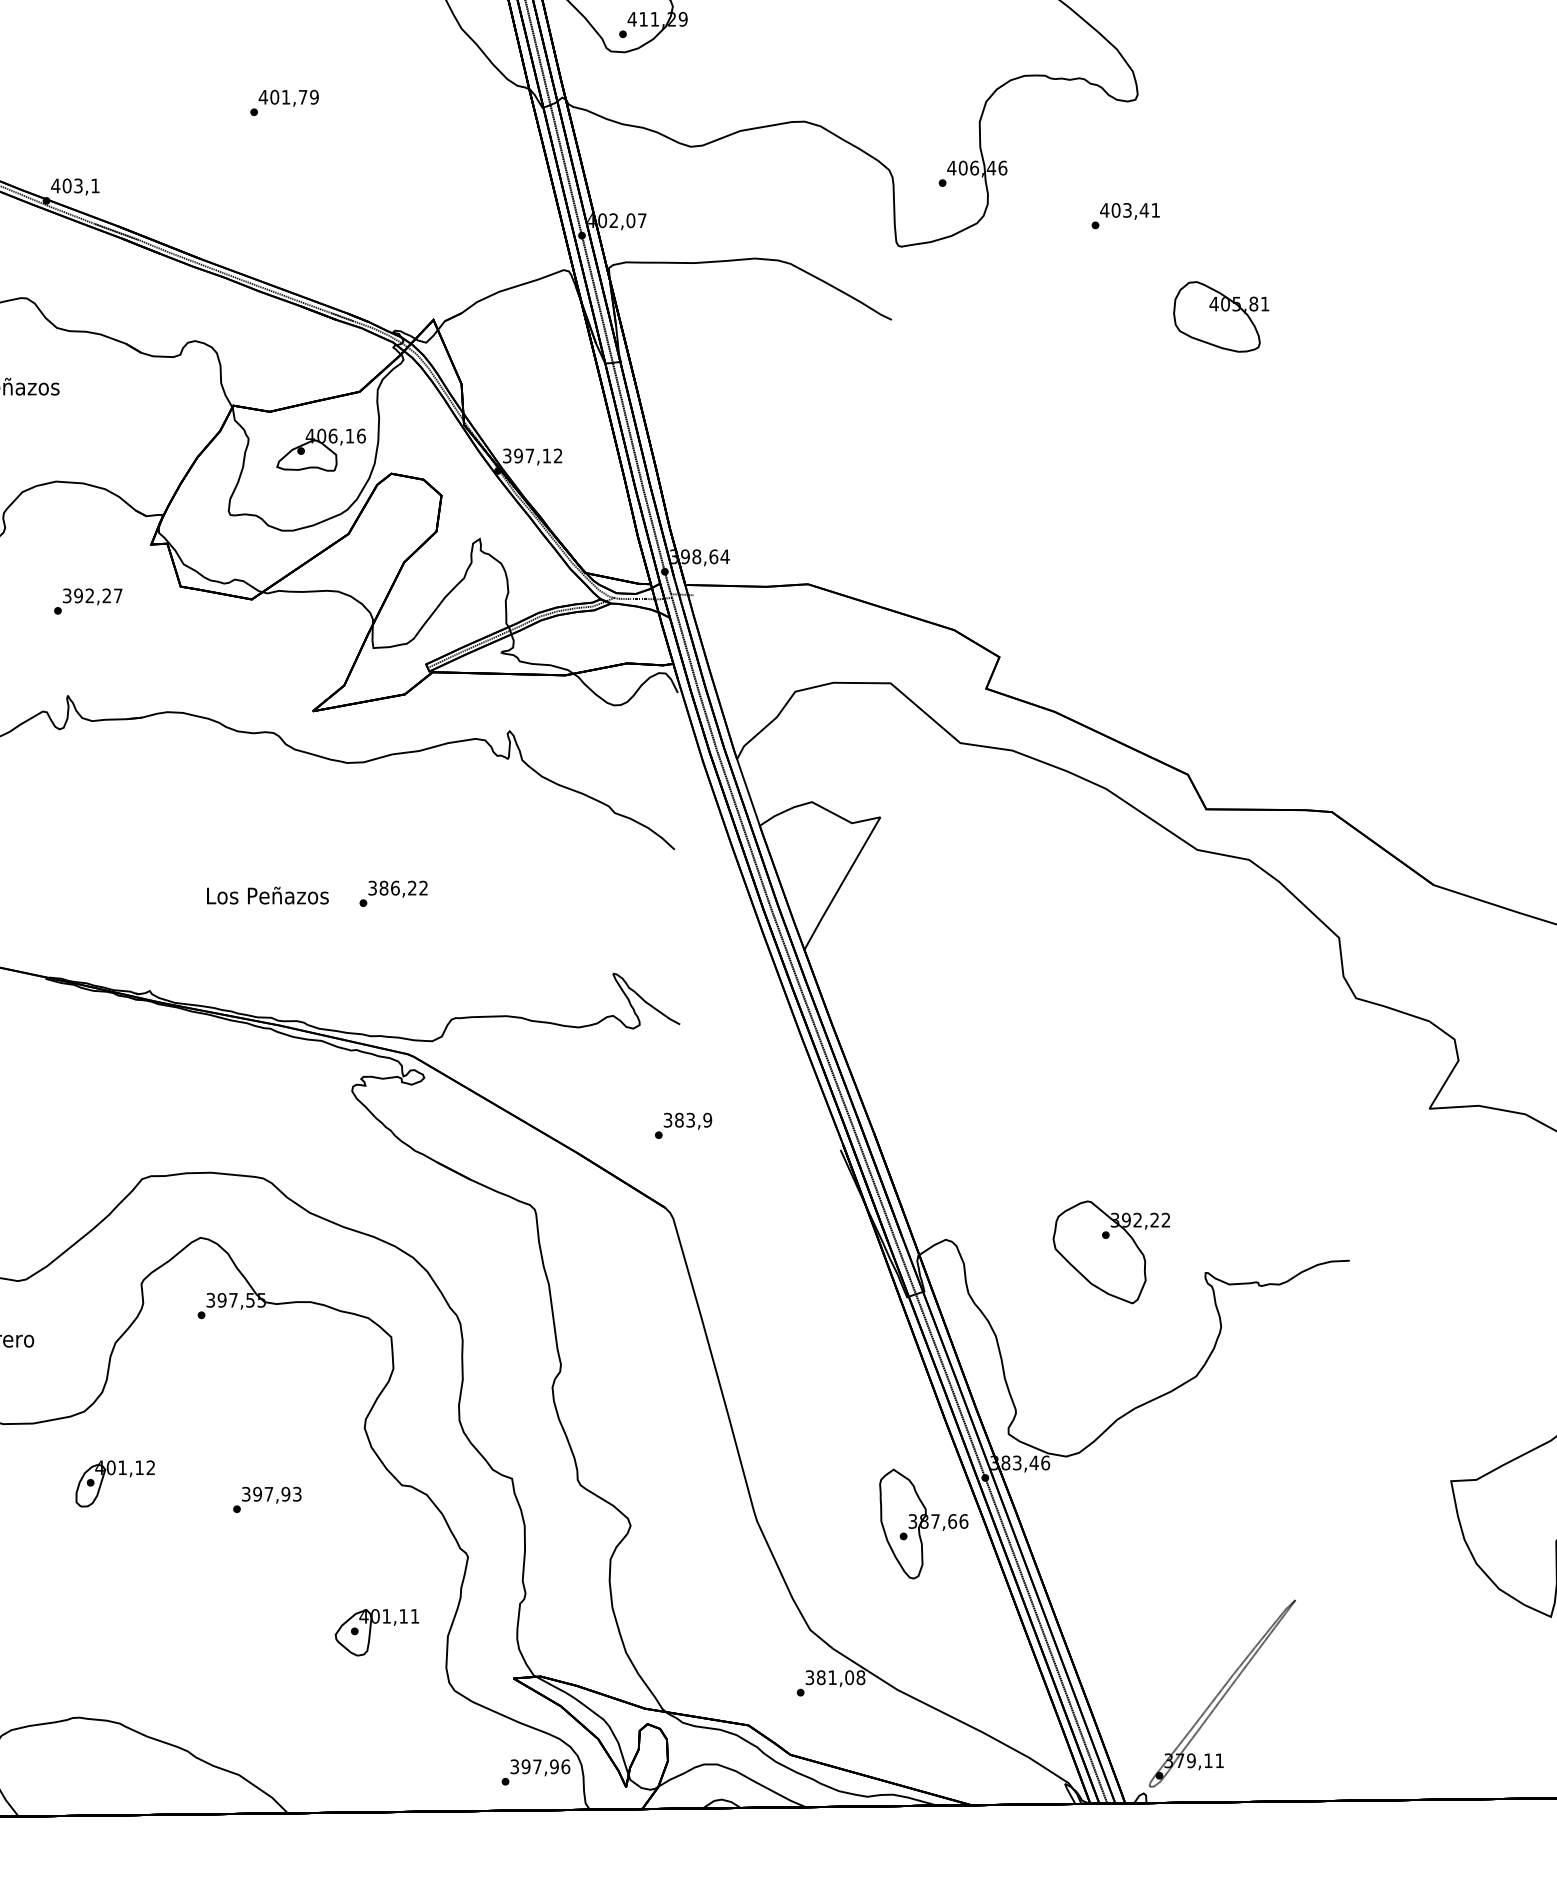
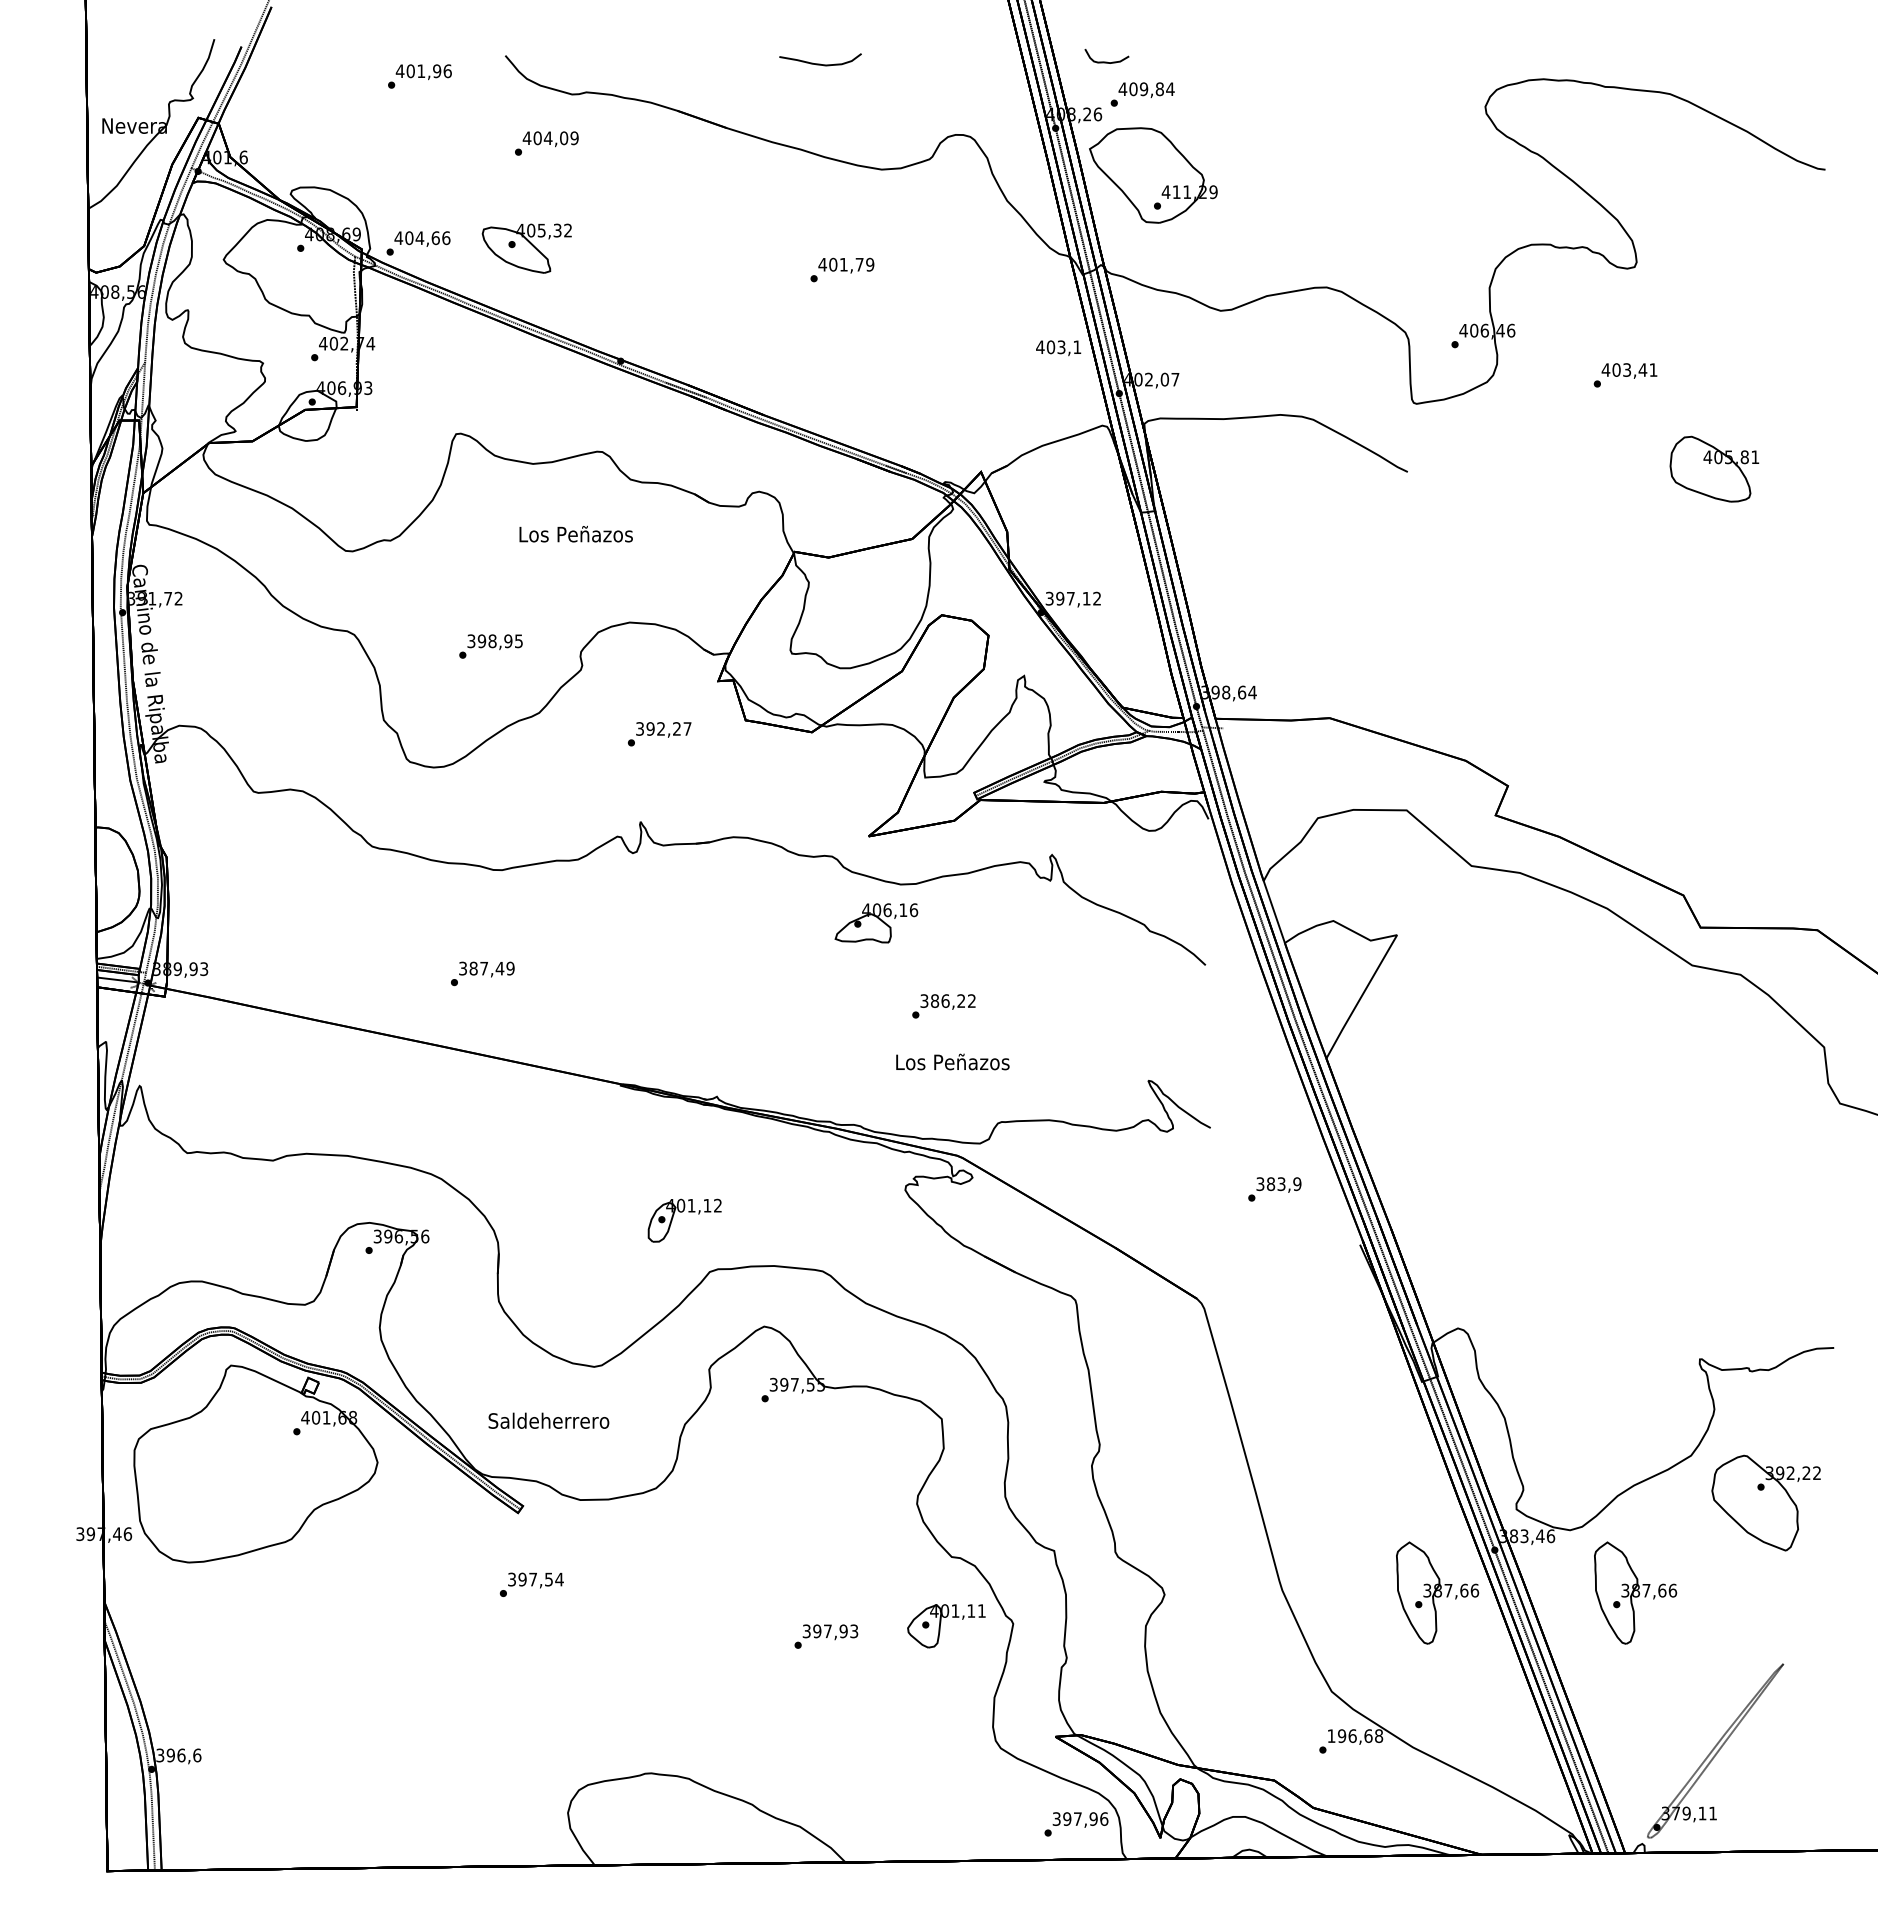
text: (75, 187) -> (1058, 348), moved
part: (321, 450) -> (876, 923), moved
text: (267, 895) -> (952, 1061), moved
text: (683, 1126) -> (1274, 1189), moved
part: (1110, 1251) -> (1765, 1502), moved
part: (112, 1475) -> (682, 1212), moved
text: (267, 1499) -> (826, 1636), moved
part: (1136, 1523) -> (1635, 1592), added
part: (377, 1632) -> (946, 1626), moved
text: (829, 1678) -> (1349, 1736), 381,08 -> 196,68

